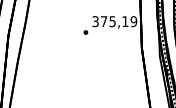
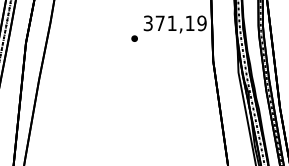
text: (112, 21) -> (171, 23), 375,19 -> 371,19

